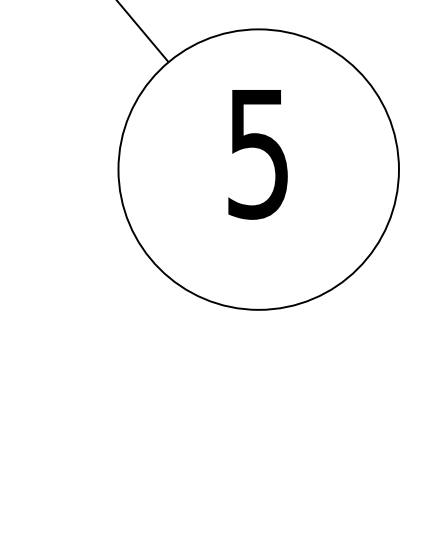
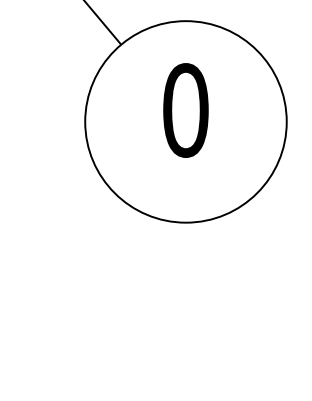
text: (258, 153) -> (185, 110), 5 -> 0

